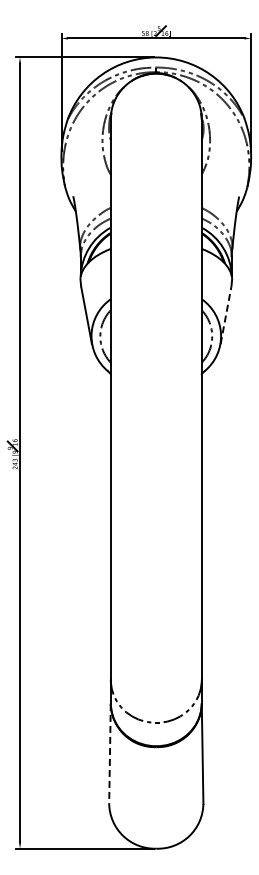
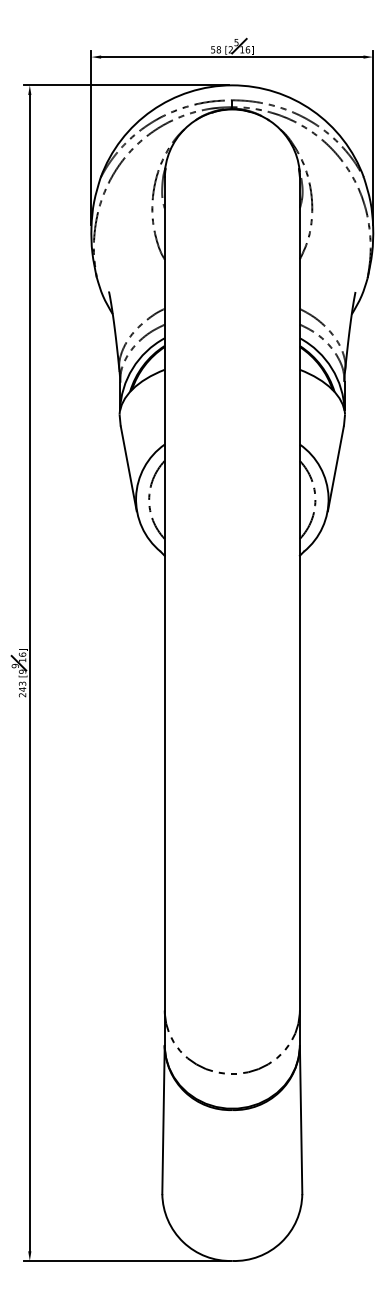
line: (225, 315) -> (335, 468), dashed -> solid
line: (109, 753) -> (162, 1119), dashed -> solid

